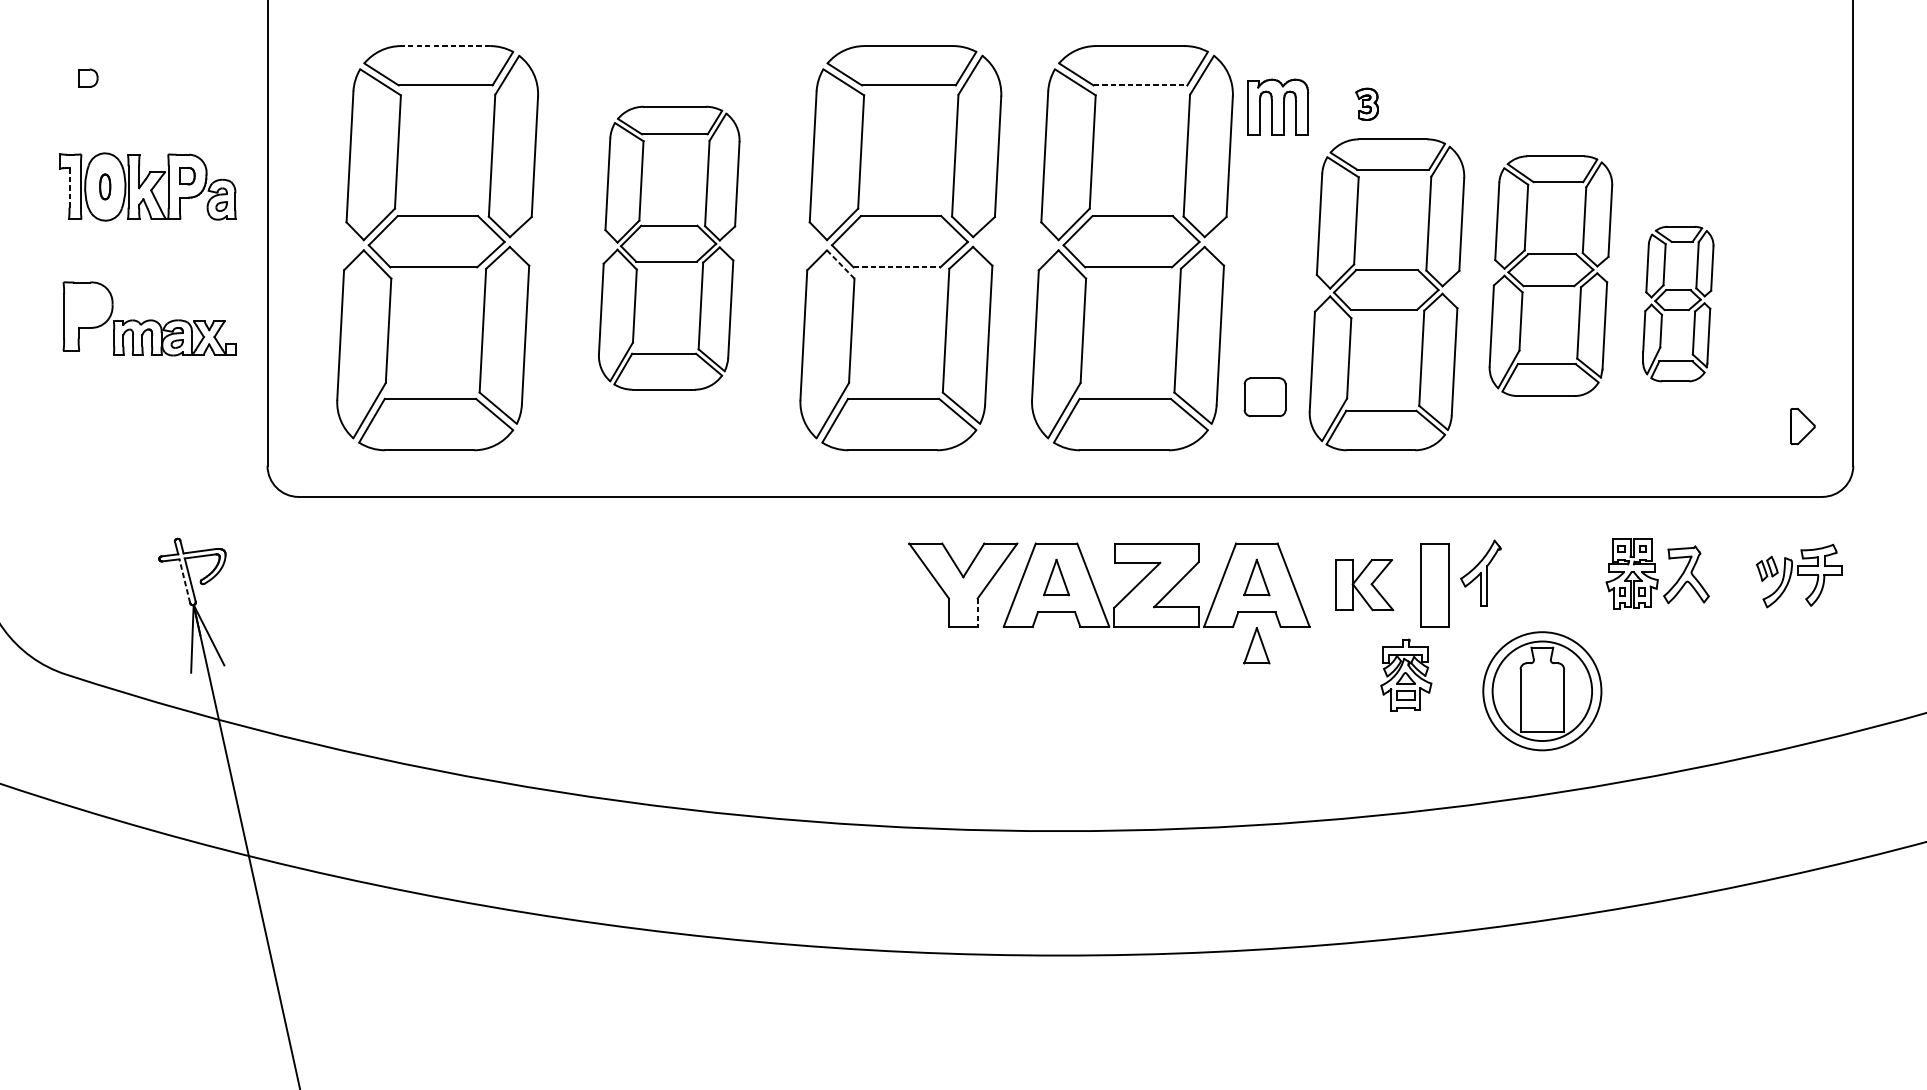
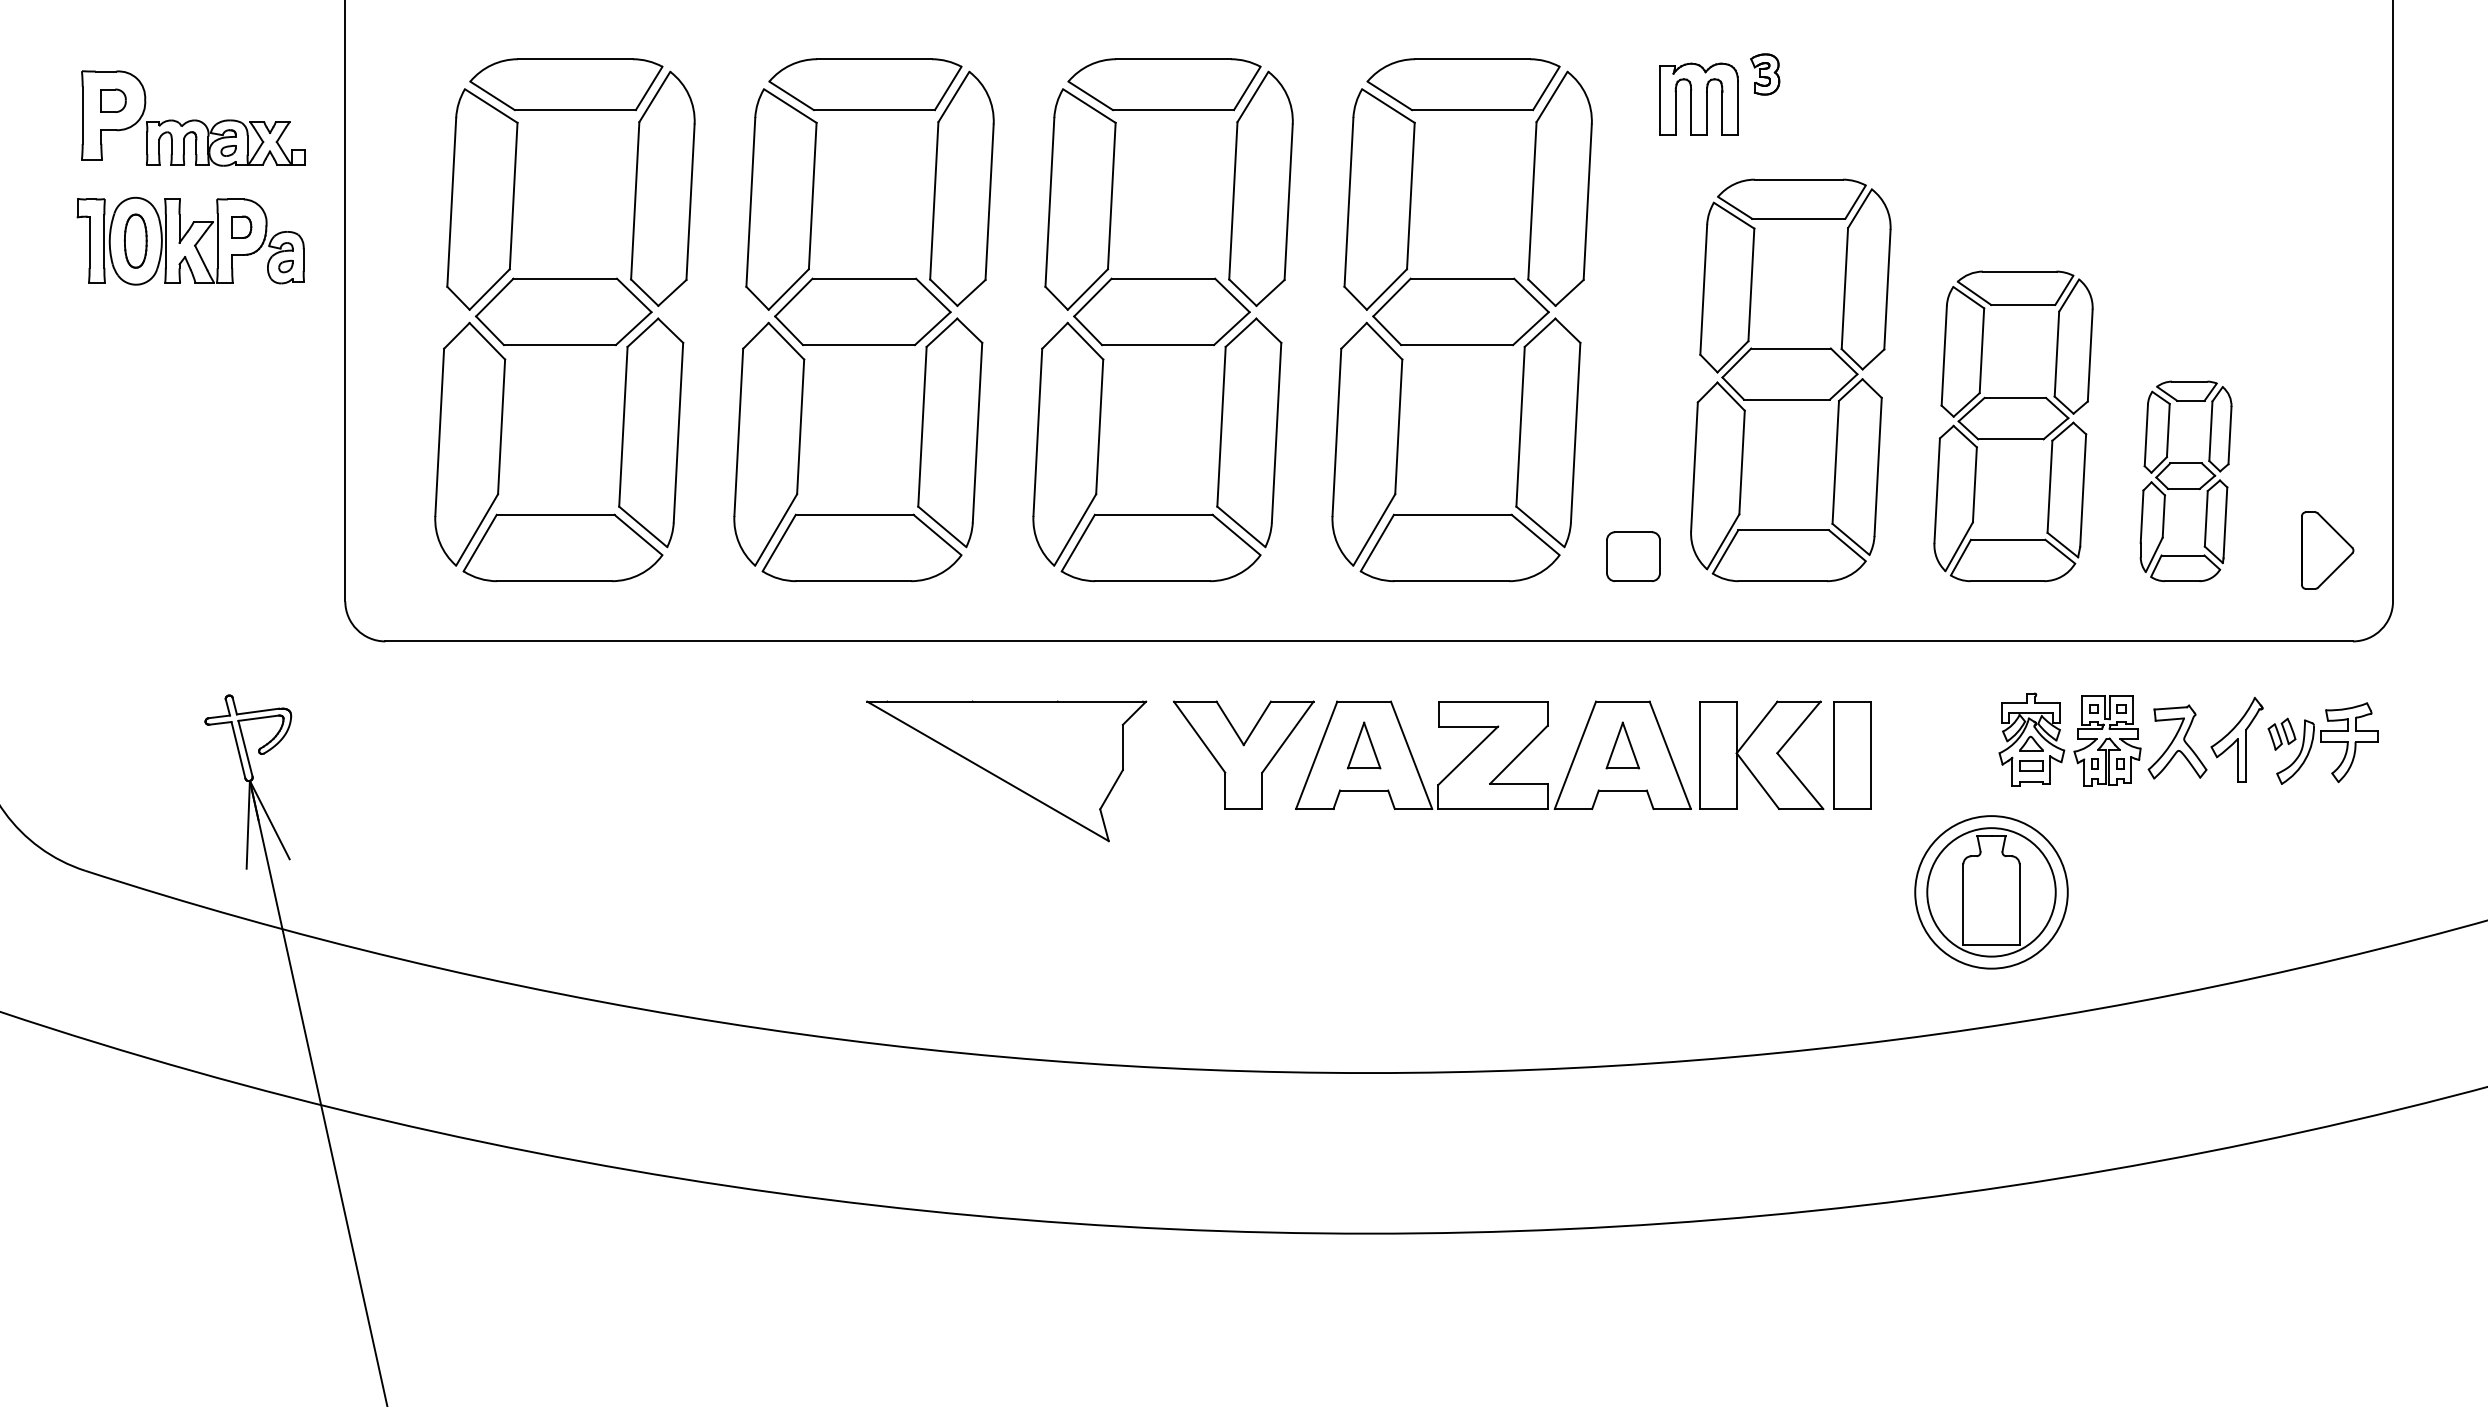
line: (445, 46) -> (574, 59), dashed -> solid
line: (1140, 85) -> (1472, 110), dashed -> solid
part: (1367, 104) -> (1765, 74), moved
part: (1277, 106) -> (1698, 98), moved
part: (105, 186) -> (135, 240), size x1.67
line: (69, 188) -> (89, 242), dashed -> solid
part: (668, 248) -> (863, 320), size x1.43
line: (840, 264) -> (1085, 341), dashed -> solid
line: (897, 267) -> (1158, 345), dashed -> solid
part: (1550, 276) -> (2013, 426), moved
part: (1677, 304) -> (2185, 481), moved
part: (149, 318) -> (193, 118), moved
part: (1265, 397) -> (1633, 556), moved
part: (1802, 426) -> (2327, 550), size x1.67
part: (1480, 572) -> (2236, 739), moved
line: (184, 581) -> (238, 750), dashed -> solid
part: (1364, 585) -> (1761, 755), size x1.67
part: (779, 597) -> (1006, 771), added
line: (977, 613) -> (1262, 791), dashed -> solid
part: (1256, 645) -> (1622, 833), removed
part: (1406, 675) -> (2031, 739), moved

